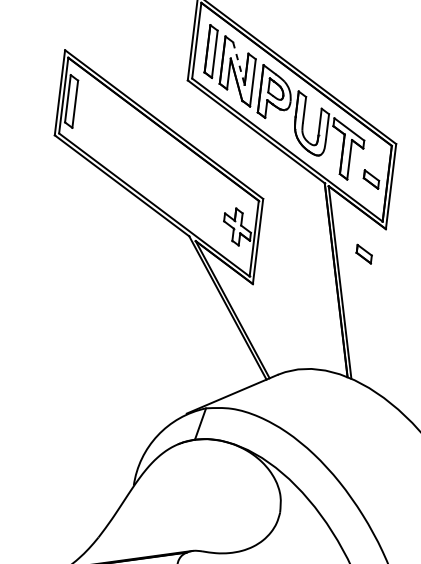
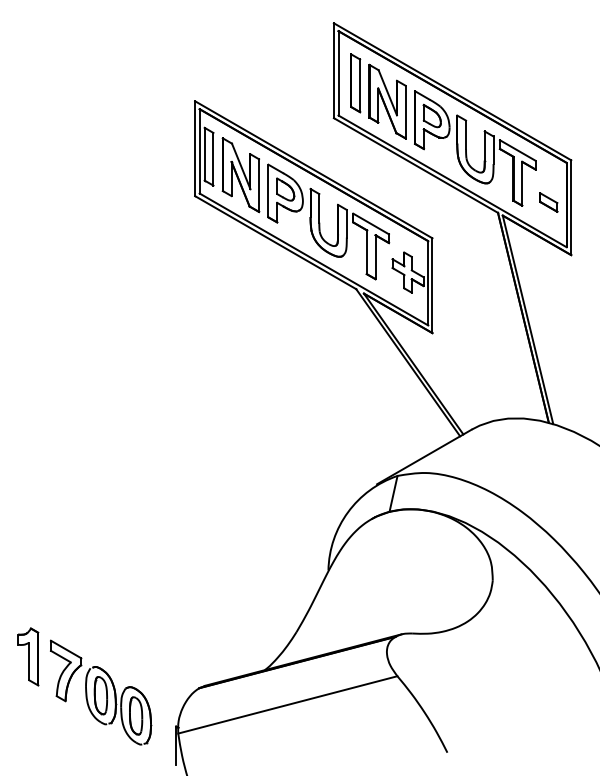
line: (239, 64) -> (388, 93), dashed -> solid
part: (152, 158) -> (305, 208), added
part: (363, 254) -> (550, 285), removed

